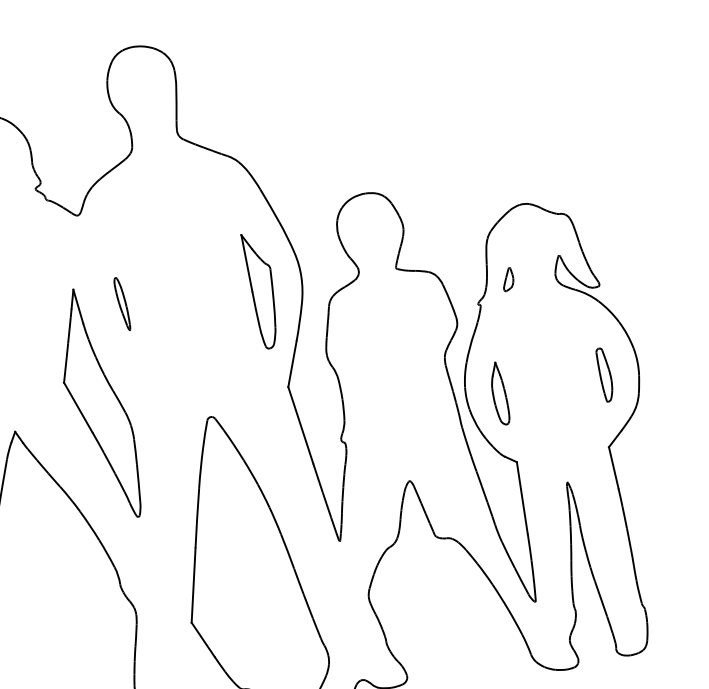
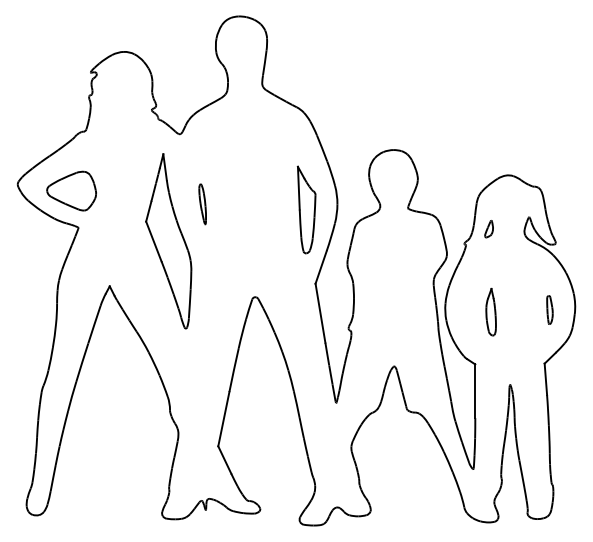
part: (604, 374) -> (549, 309), size x0.7
part: (498, 392) -> (490, 311), moved
part: (97, 404) -> (168, 241), moved

